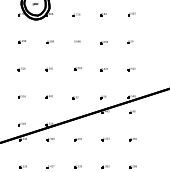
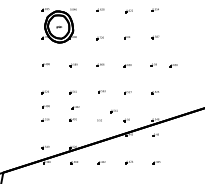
part: (149, 42) -> (173, 65), added
part: (21, 83) -> (45, 106), added
part: (51, 84) -> (75, 107), added
part: (89, 88) -> (113, 111), added

